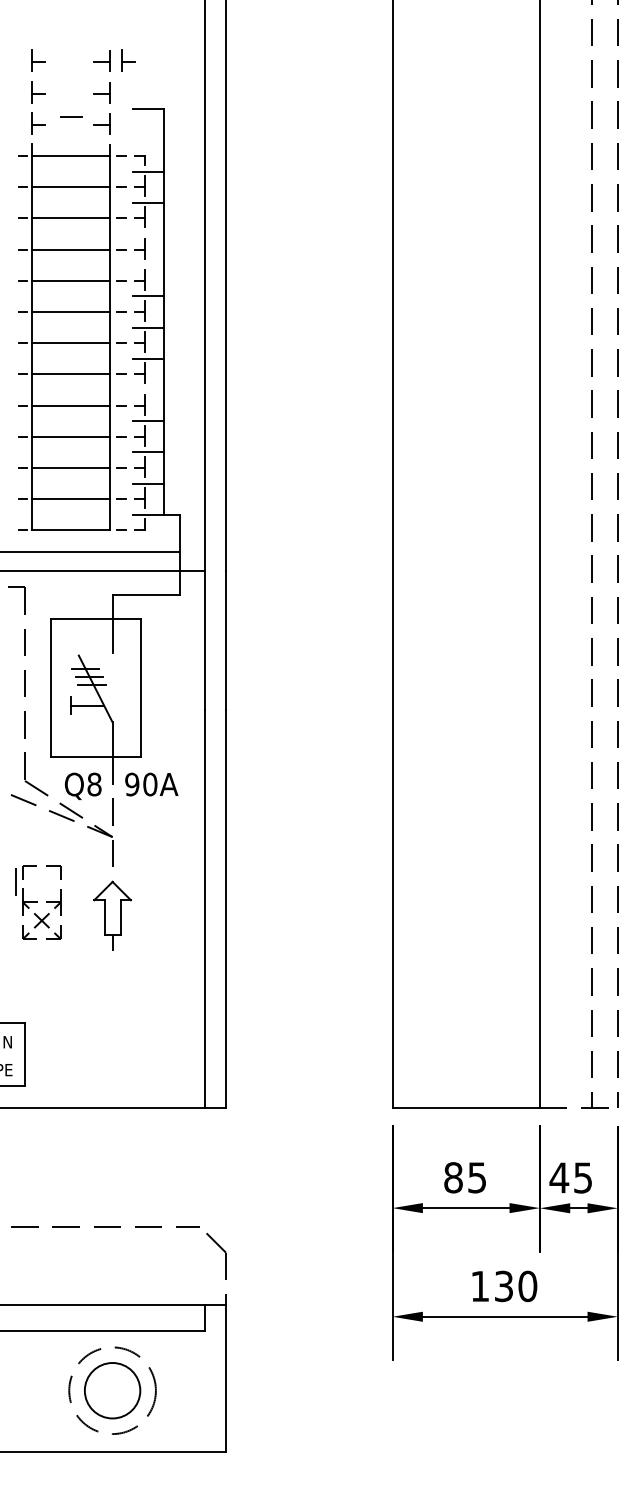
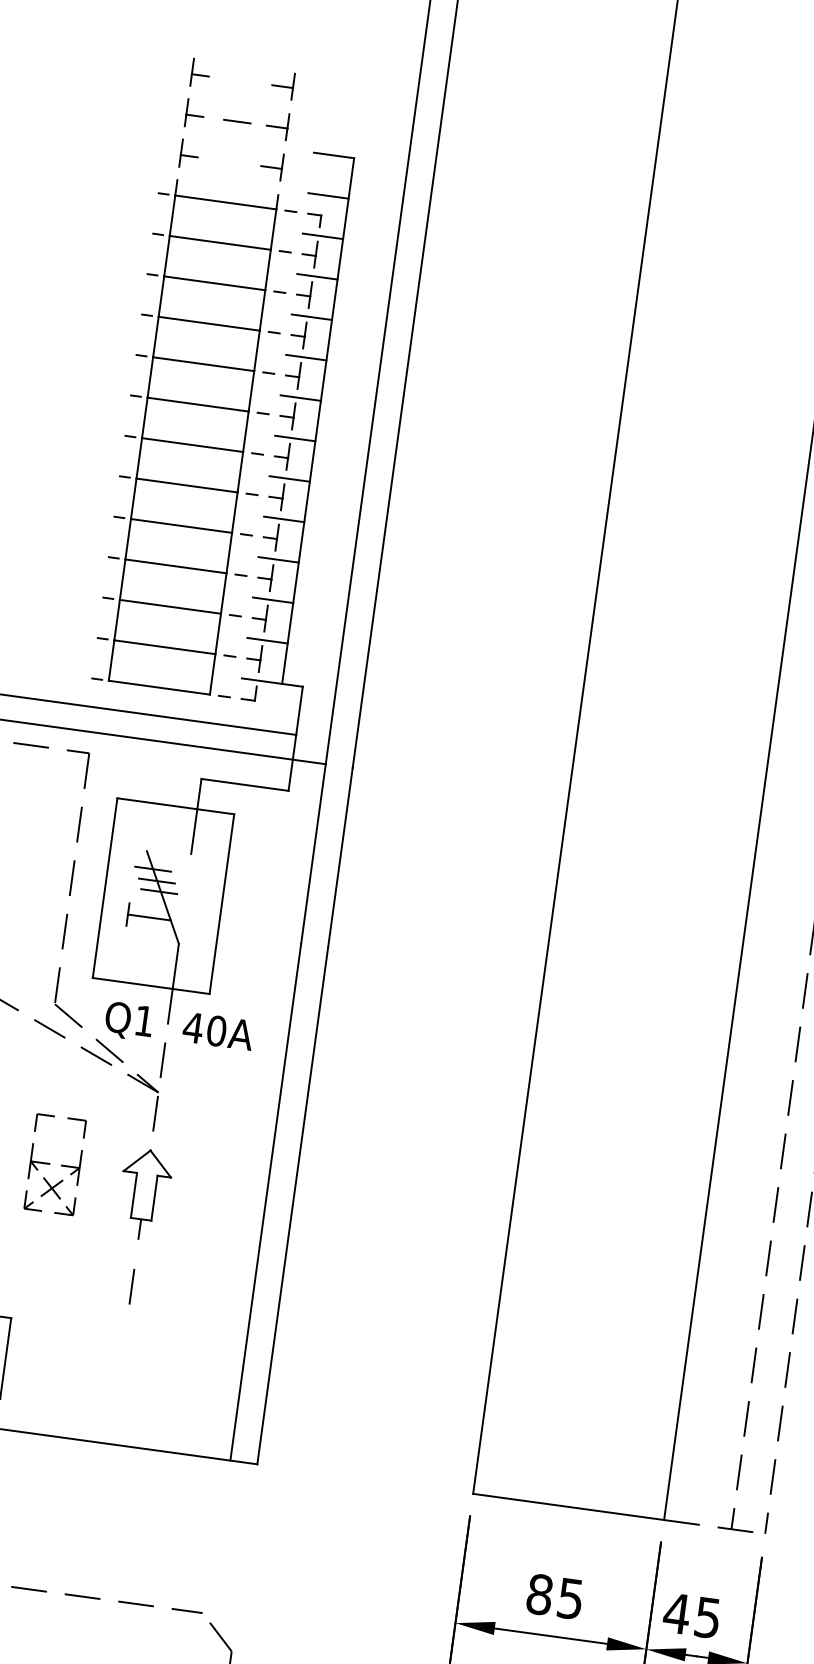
part: (128, 60) -> (316, 88), removed
line: (71, 116) -> (237, 121), moved
line: (147, 140) -> (327, 195), added
line: (147, 234) -> (310, 317), added
line: (147, 265) -> (305, 357), added
line: (147, 390) -> (283, 519), added
text: (94, 784) -> (144, 1021), Q8 -> Q1
text: (131, 784) -> (192, 1027), 90A -> 40A
line: (15, 881) -> (131, 1286), moved

